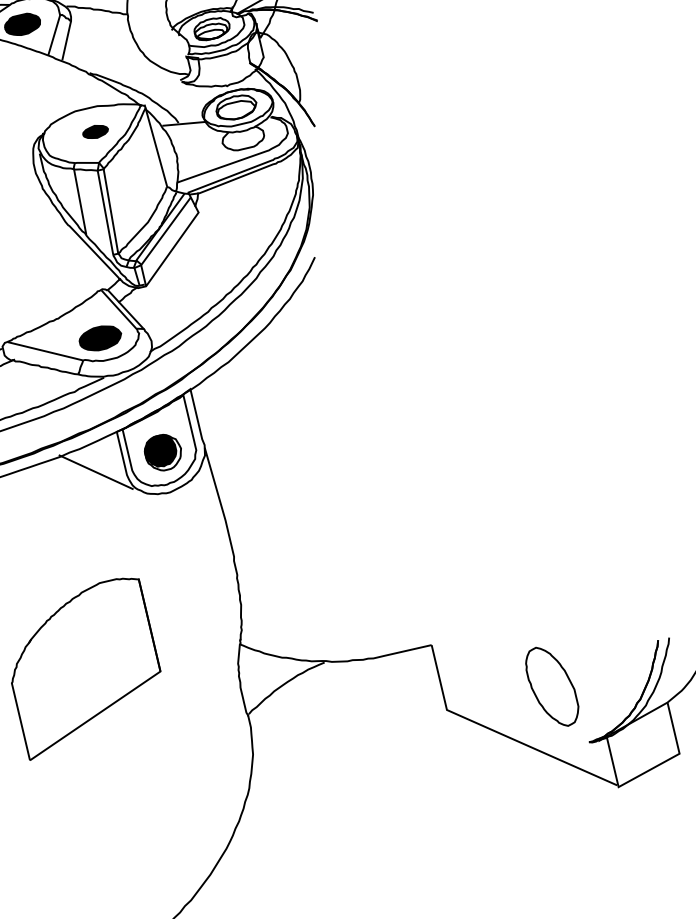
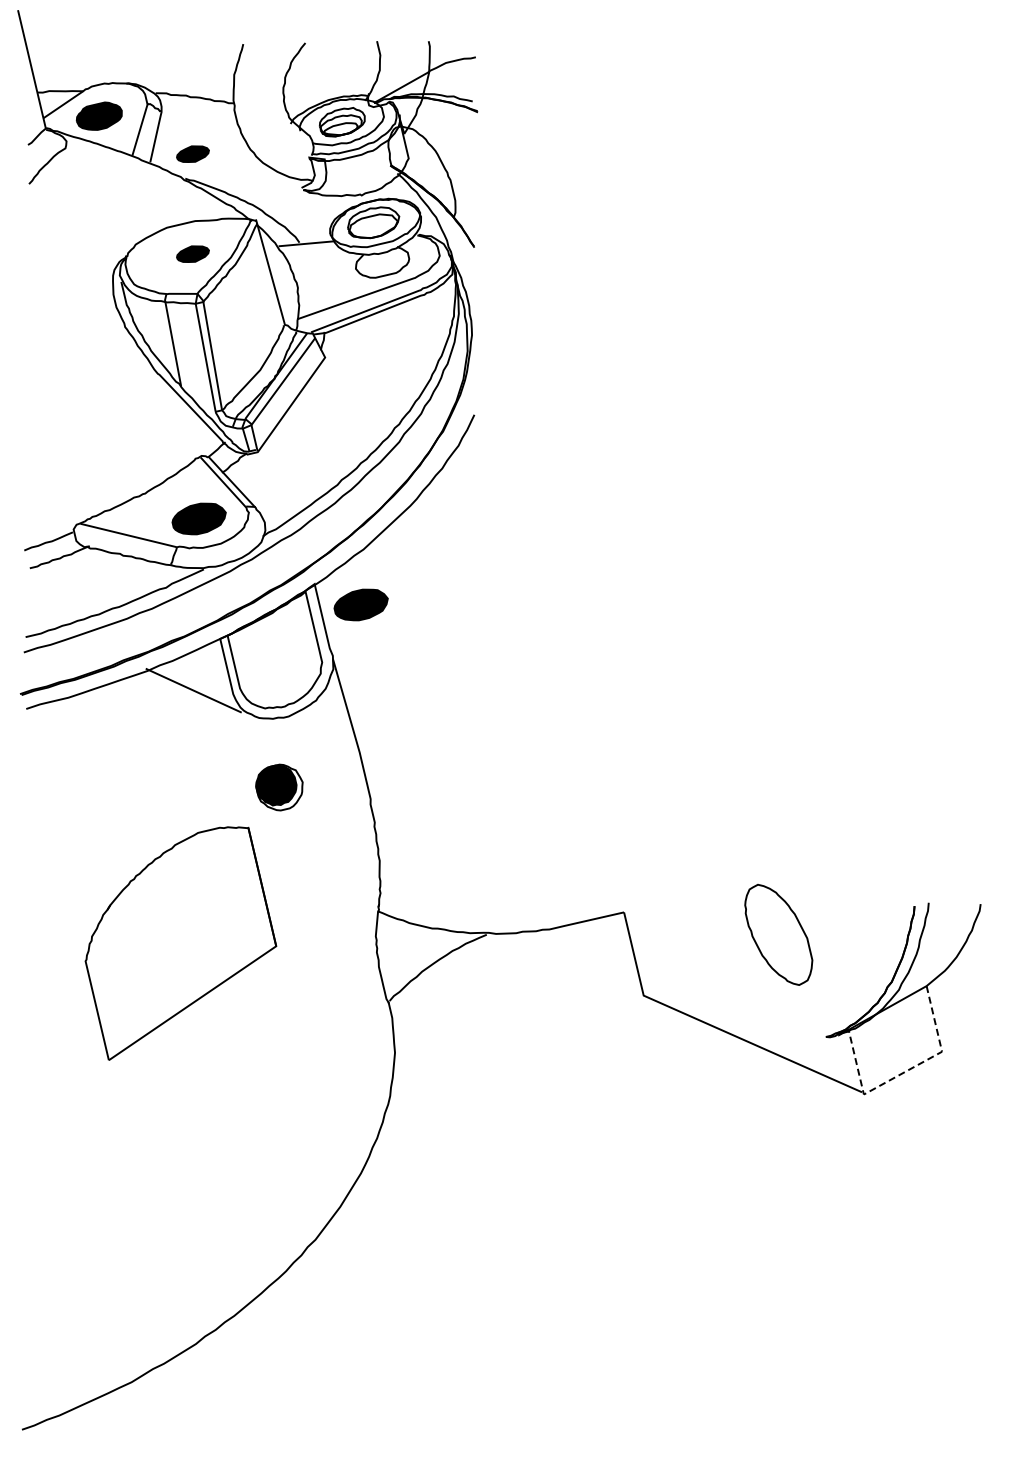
part: (95, 53) -> (192, 153), added
part: (226, 405) -> (360, 604), added
part: (163, 452) -> (279, 787), moved
part: (552, 686) -> (778, 934), moved
line: (649, 770) -> (903, 1073), solid -> dashed

